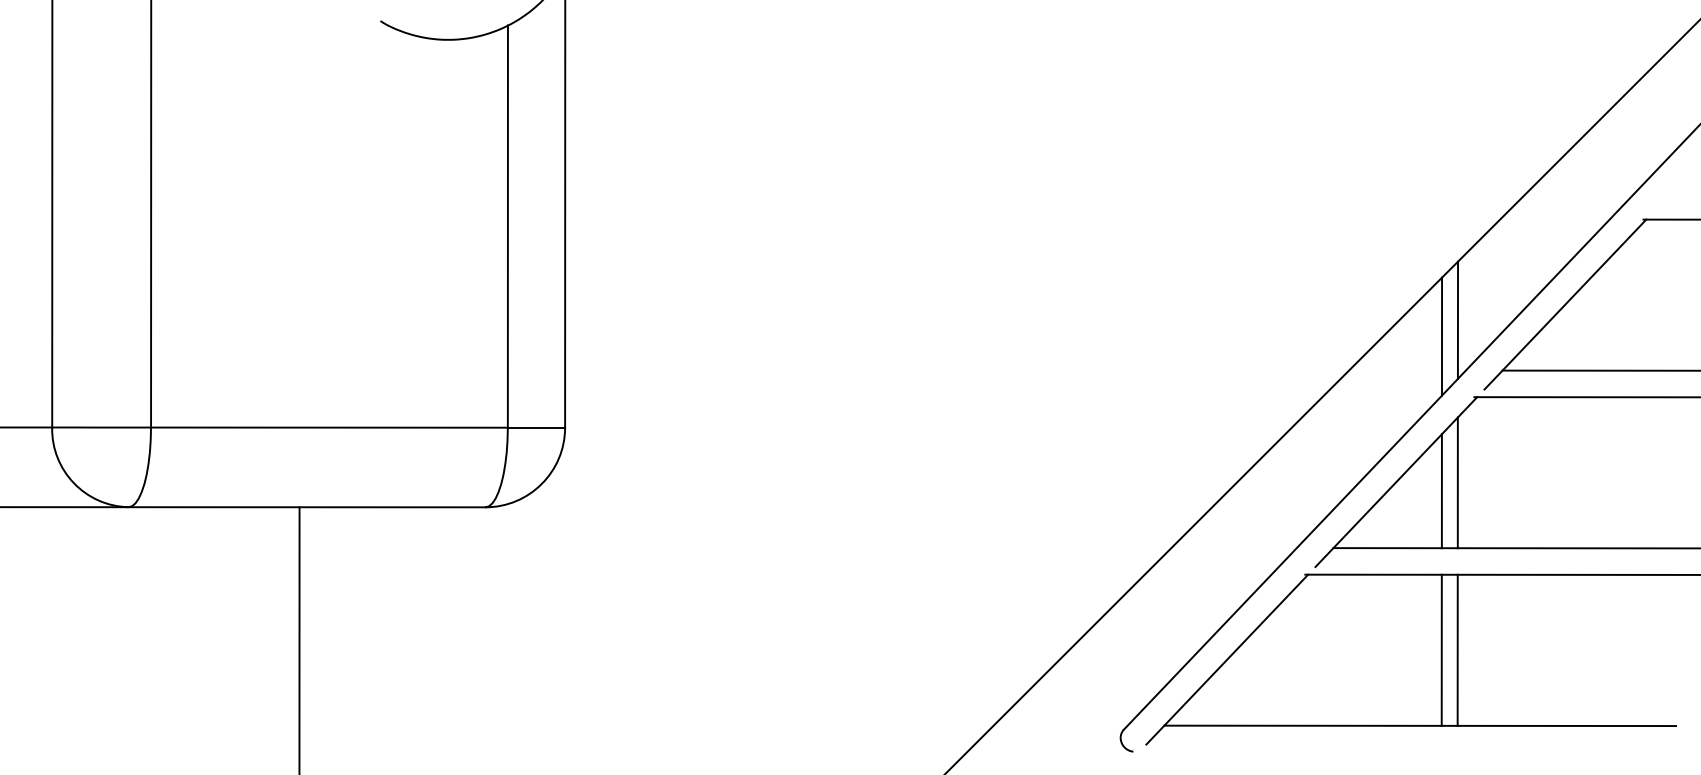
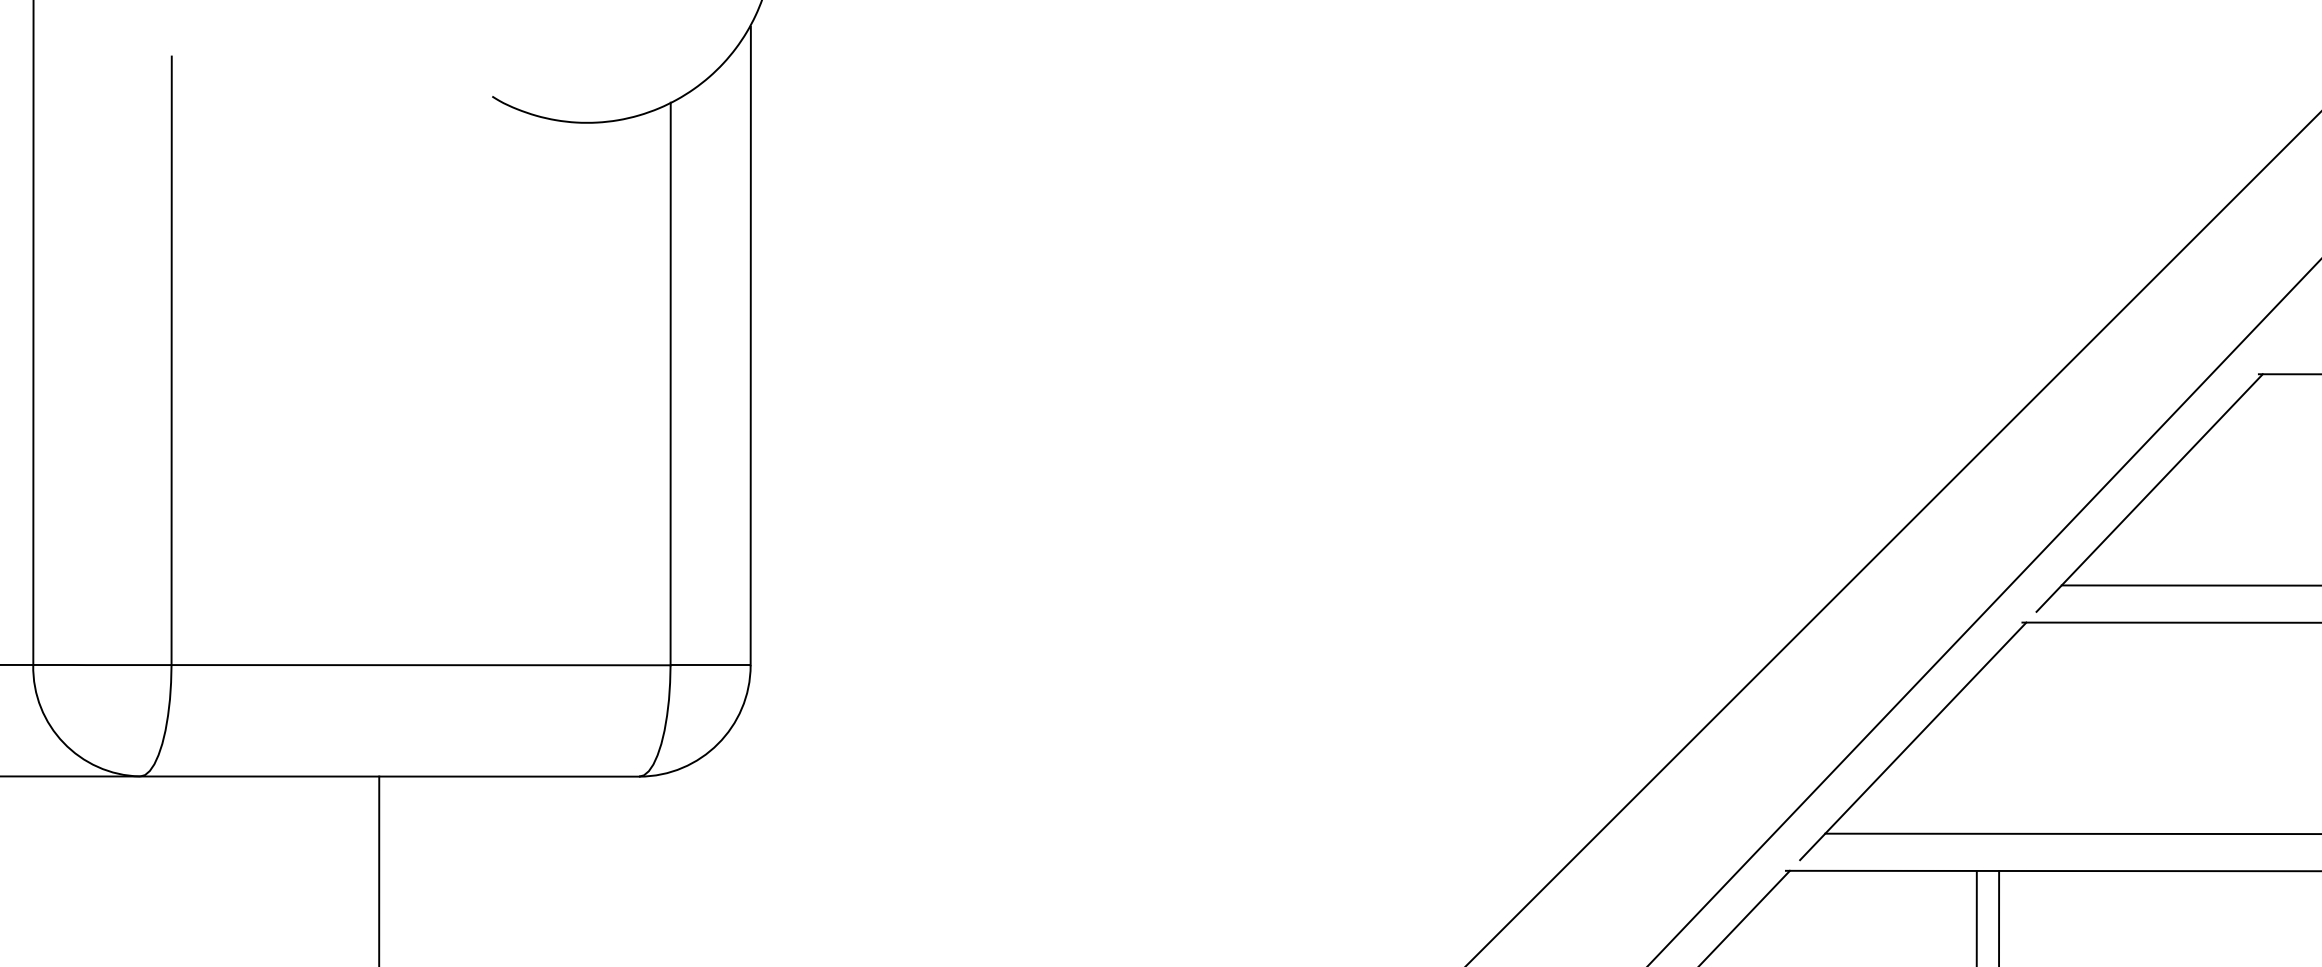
line: (1457, 319) -> (1998, 513), removed
line: (1441, 336) -> (1976, 537), removed
line: (1457, 482) -> (1998, 741), removed
line: (1441, 491) -> (1976, 754), removed

